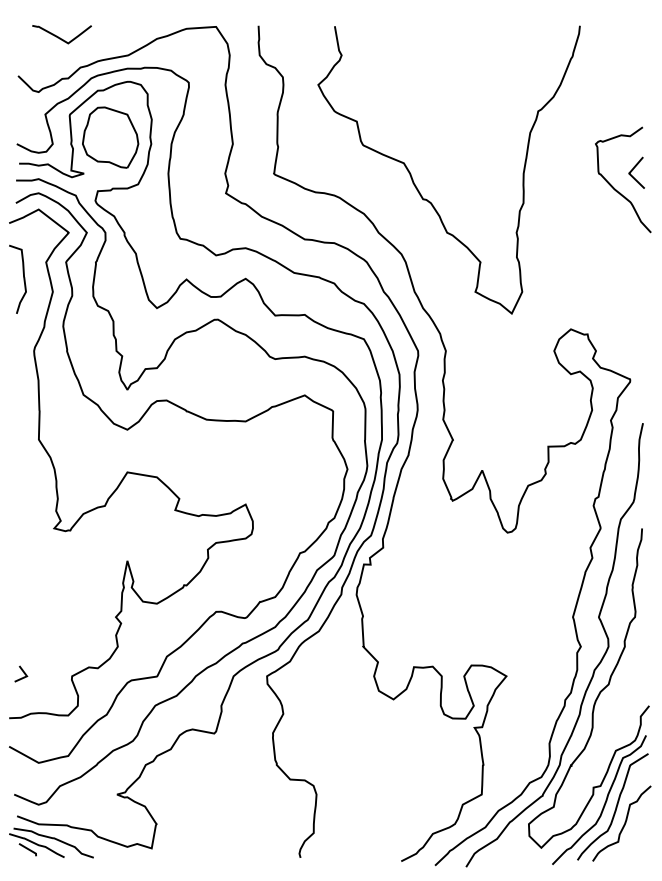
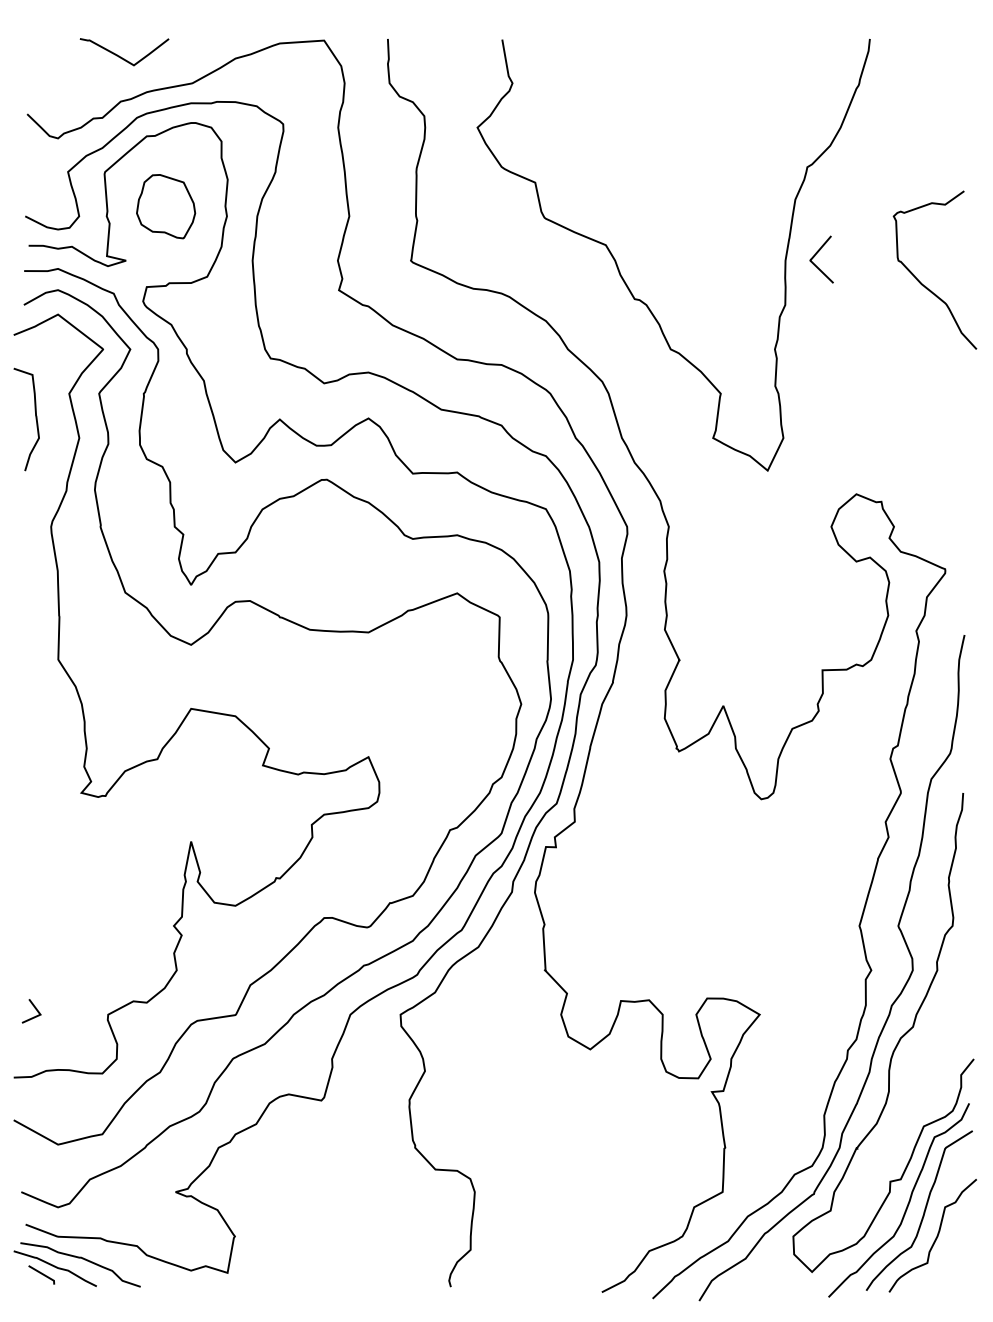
curve: (60, 37) -> (122, 56), moved
part: (110, 137) -> (165, 206), size x0.7
curve: (633, 170) -> (816, 256), moved

